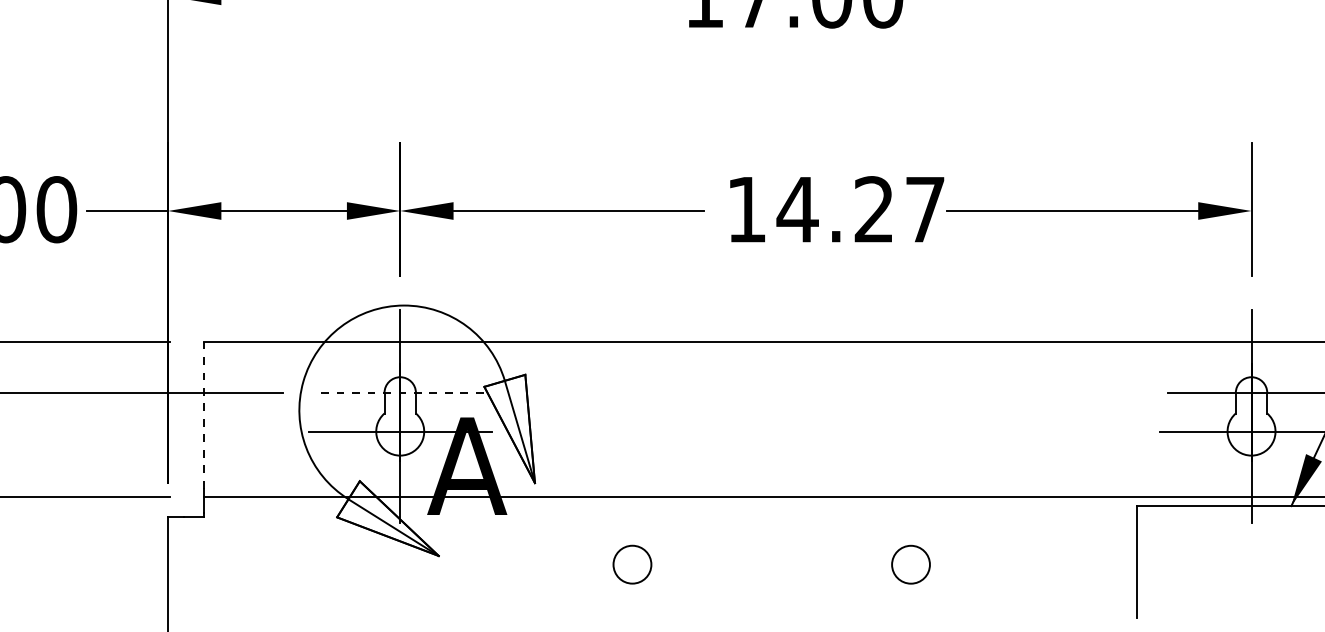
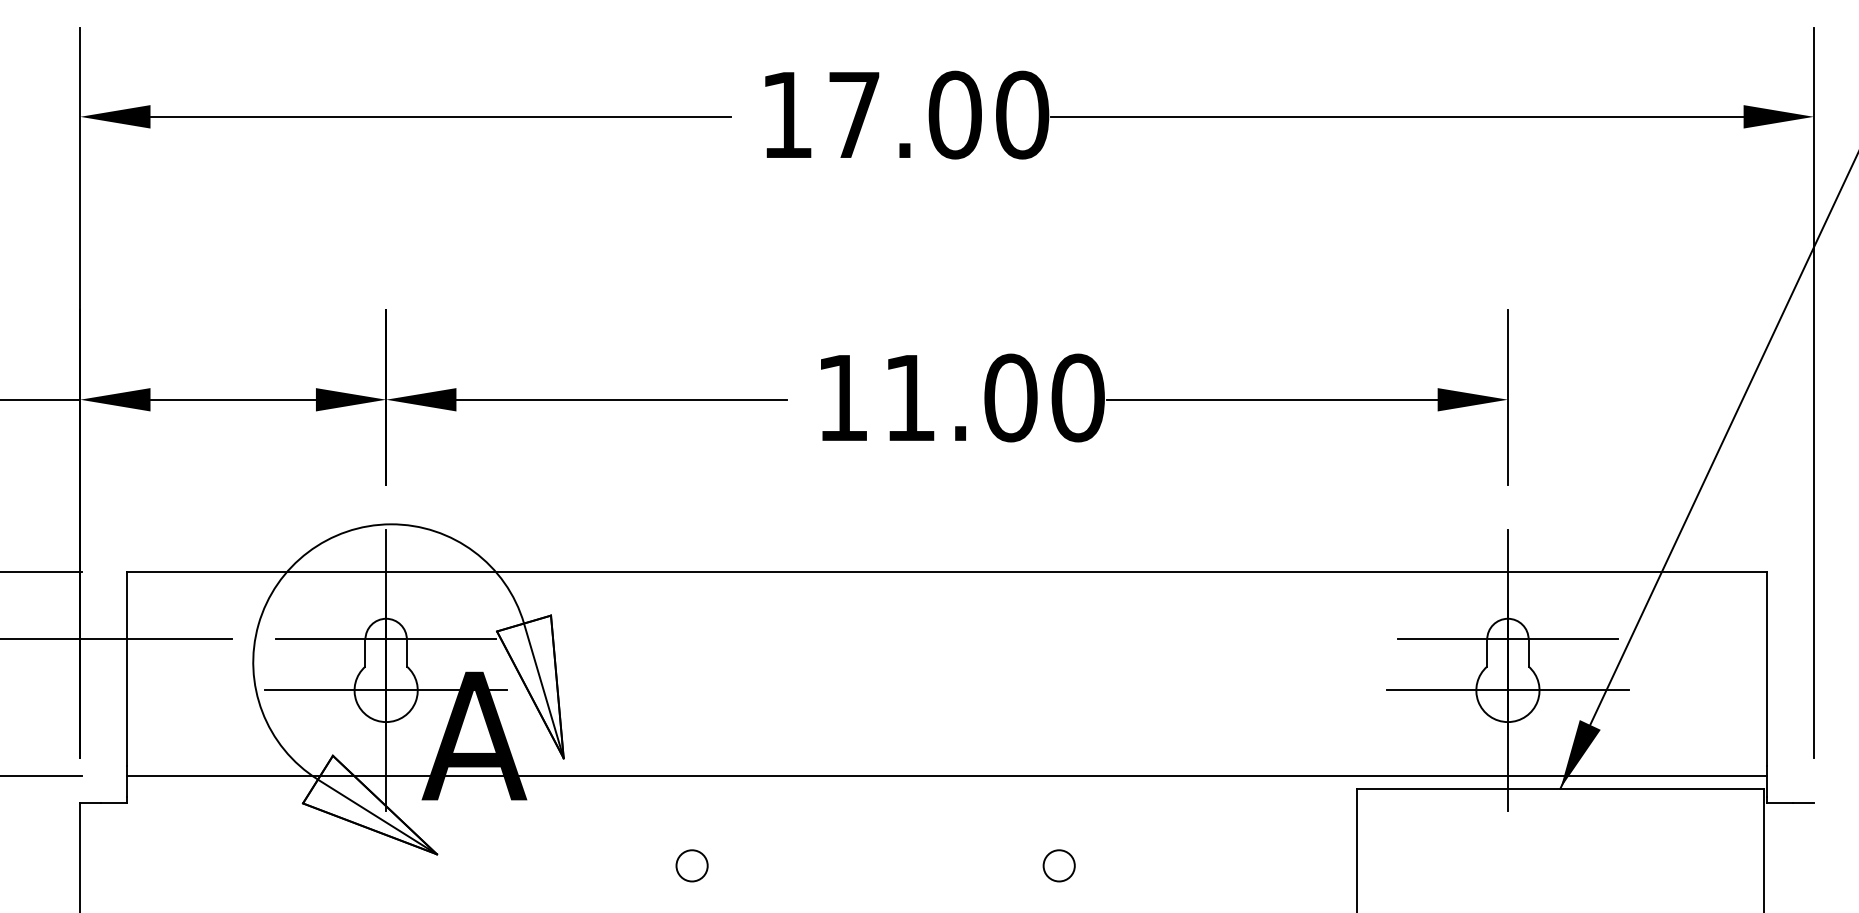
text: (860, 209) -> (992, 397), 14.27 -> 11.00
line: (400, 392) -> (386, 639), dashed -> solid
line: (203, 414) -> (127, 668), dashed -> solid
circle: (631, 564) -> (691, 865), size x0.62
circle: (910, 564) -> (1058, 865), size x0.62

